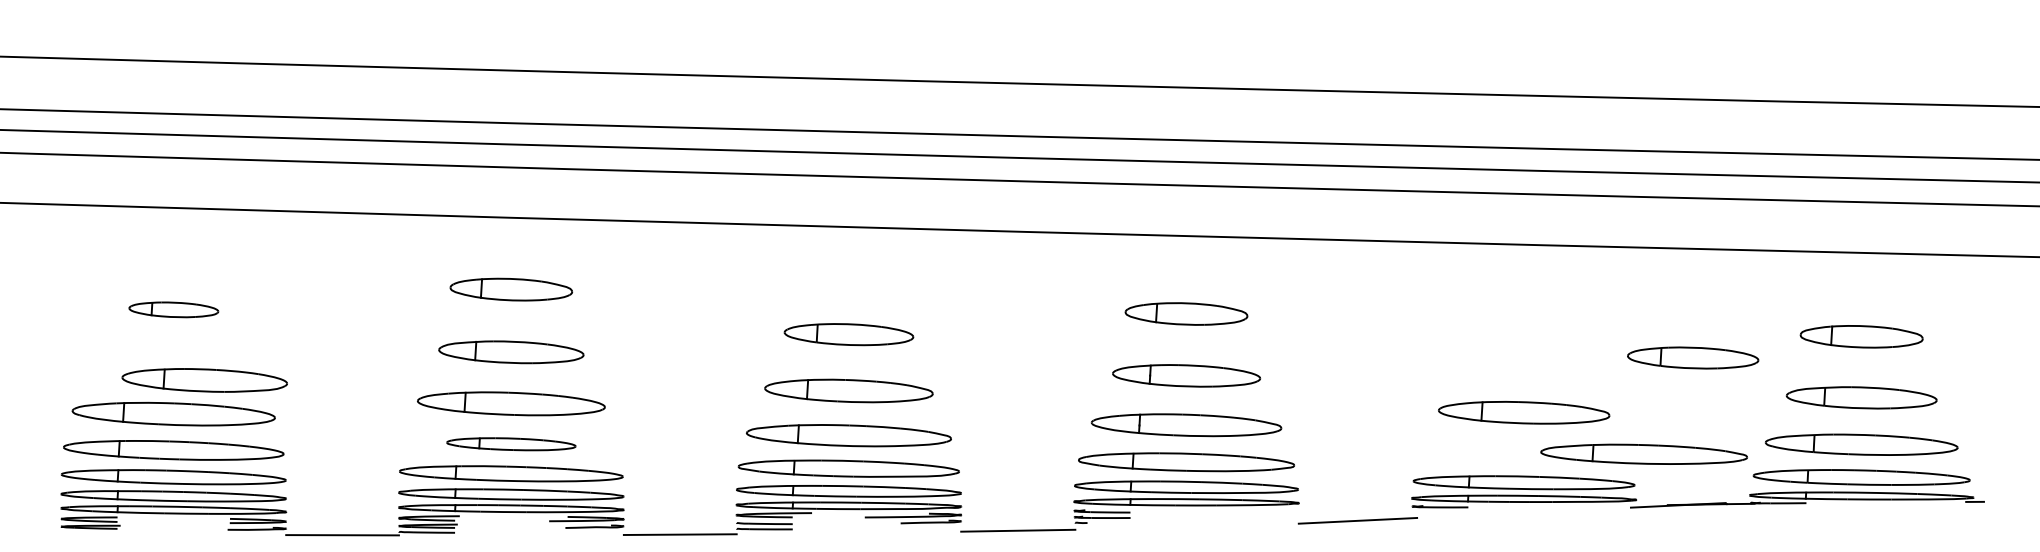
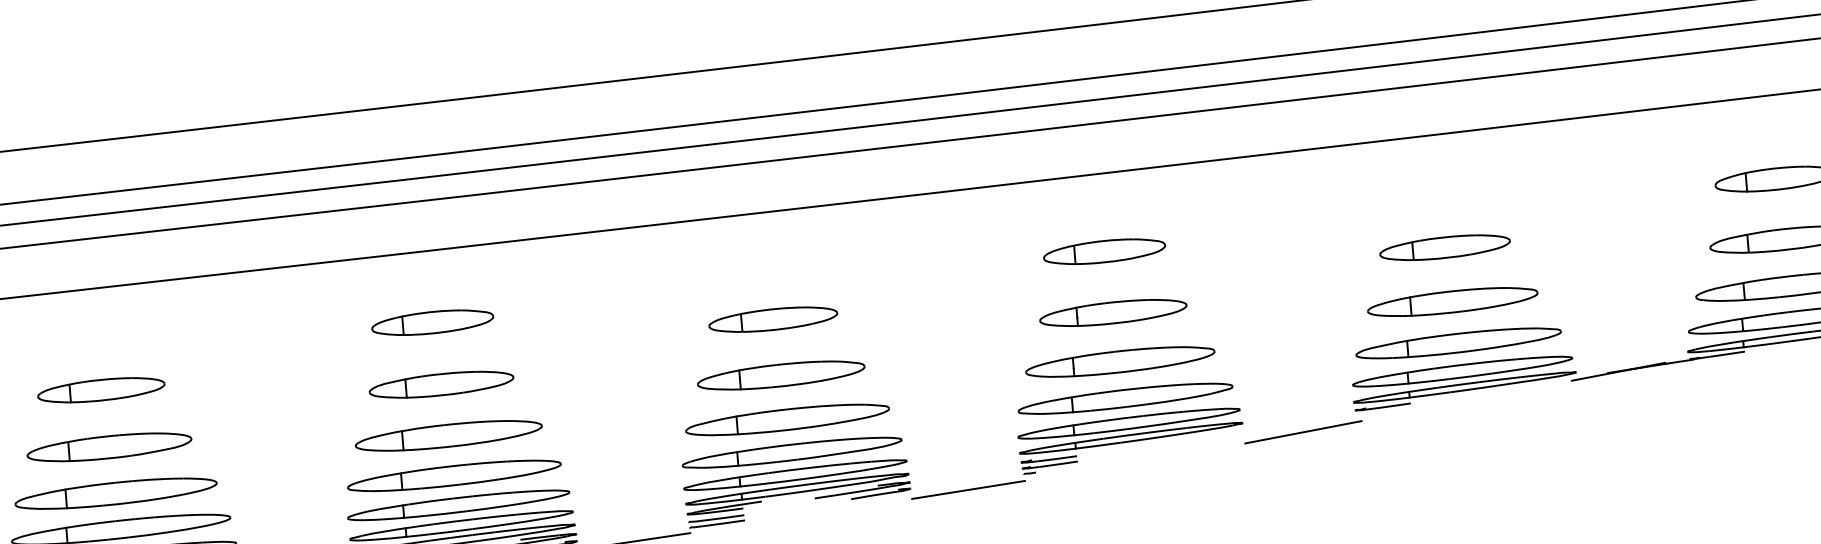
part: (173, 309) -> (101, 389), size x1.43
part: (1693, 357) -> (1445, 247), moved
part: (204, 380) -> (109, 447), moved
part: (511, 444) -> (454, 475), size x1.67
part: (1643, 453) -> (1457, 342), moved

